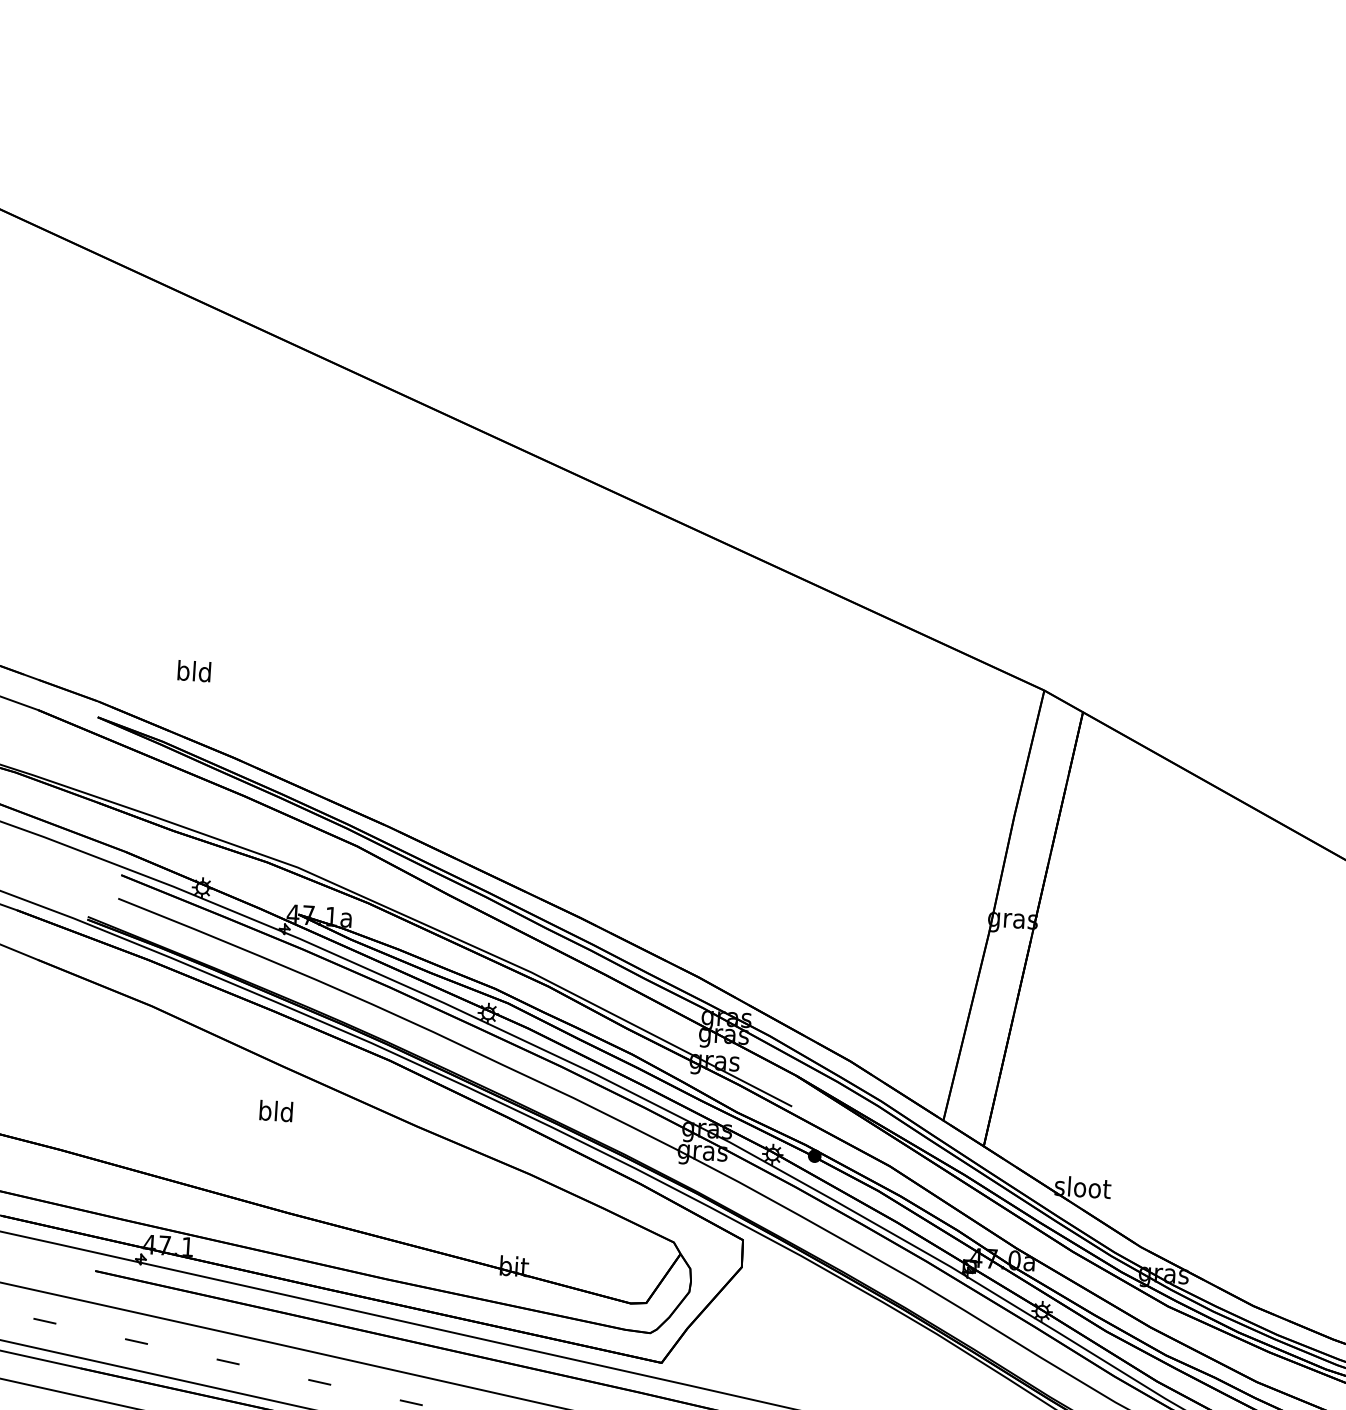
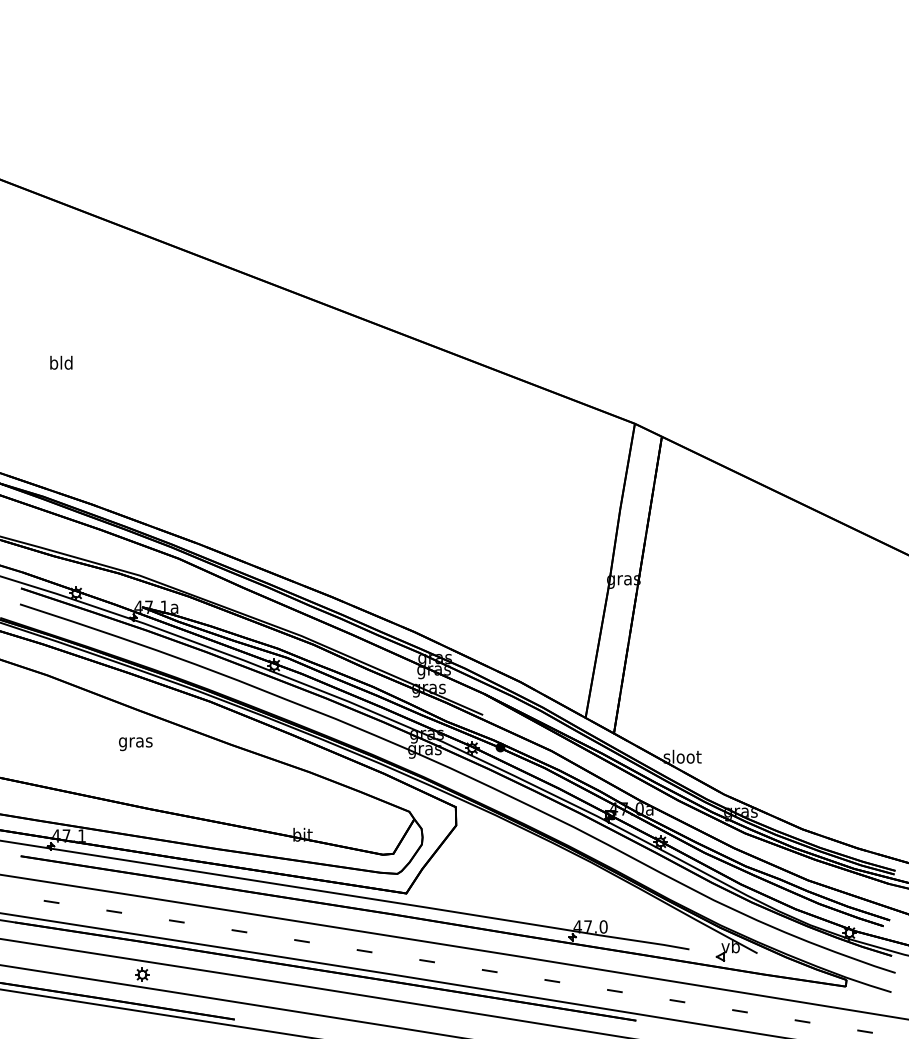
text: (194, 670) -> (61, 362), moved
text: (275, 1113) -> (135, 742), bld -> gras

